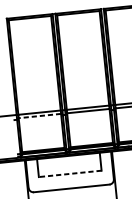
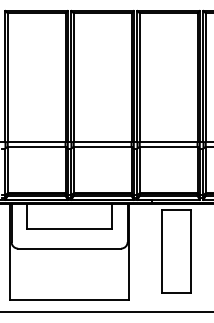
line: (39, 115) -> (36, 146), dashed -> solid
line: (70, 173) -> (69, 228), dashed -> solid

